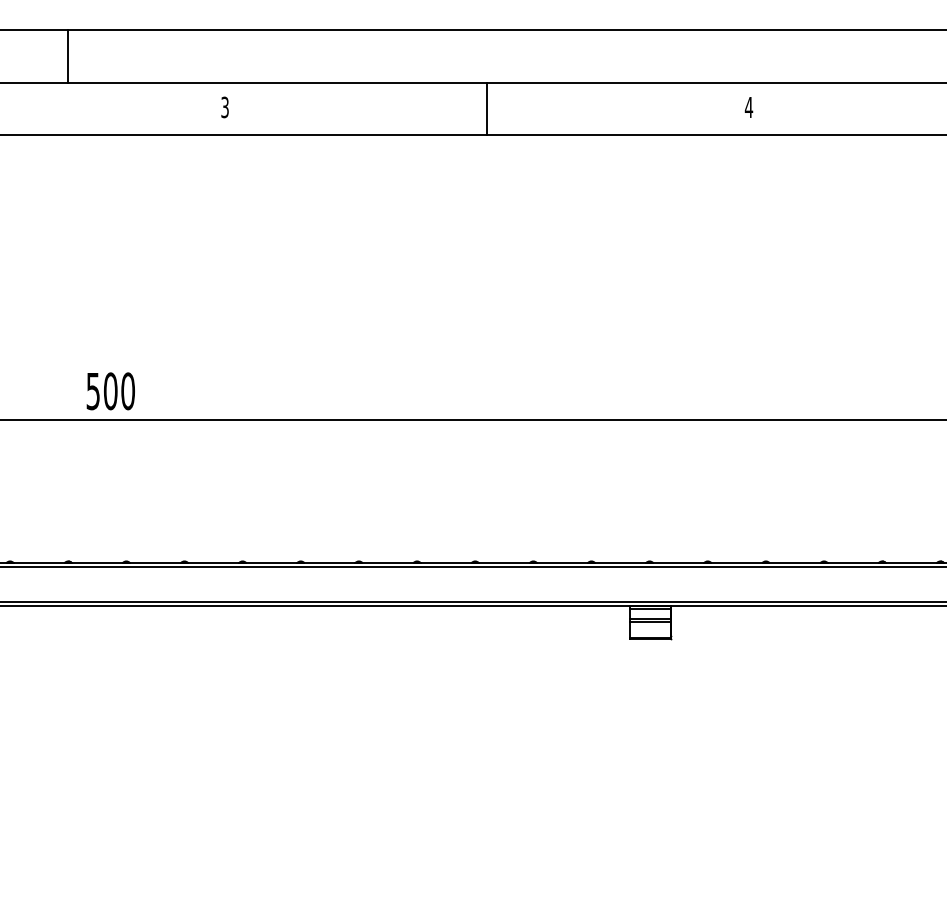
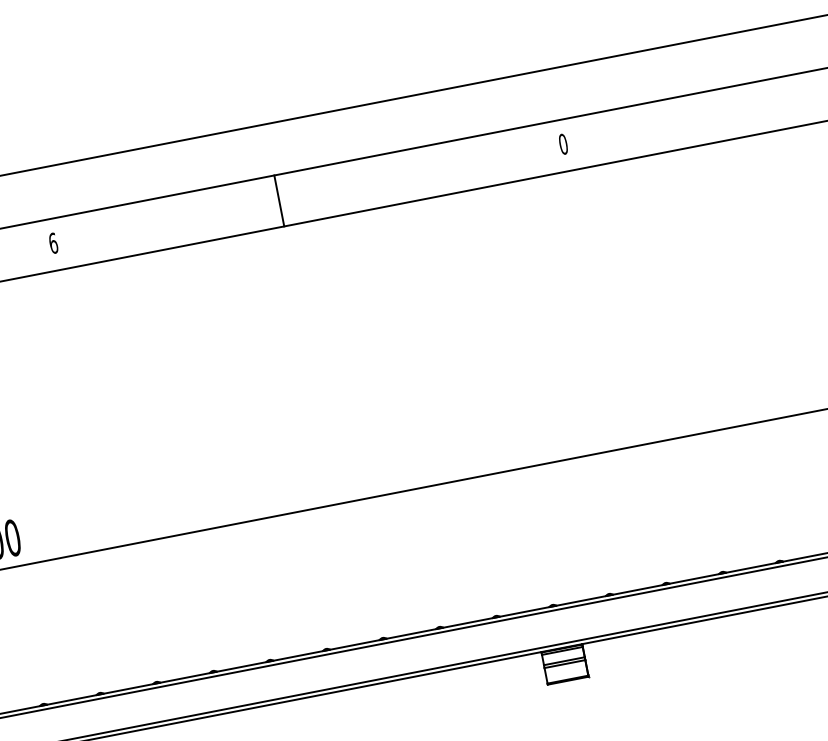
text: (225, 107) -> (53, 243), 3 -> 6
text: (748, 107) -> (562, 144), 4 -> 0
line: (486, 108) -> (278, 200), moved

